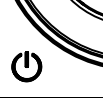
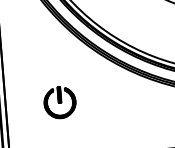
part: (26, 66) -> (59, 102), size x0.6

